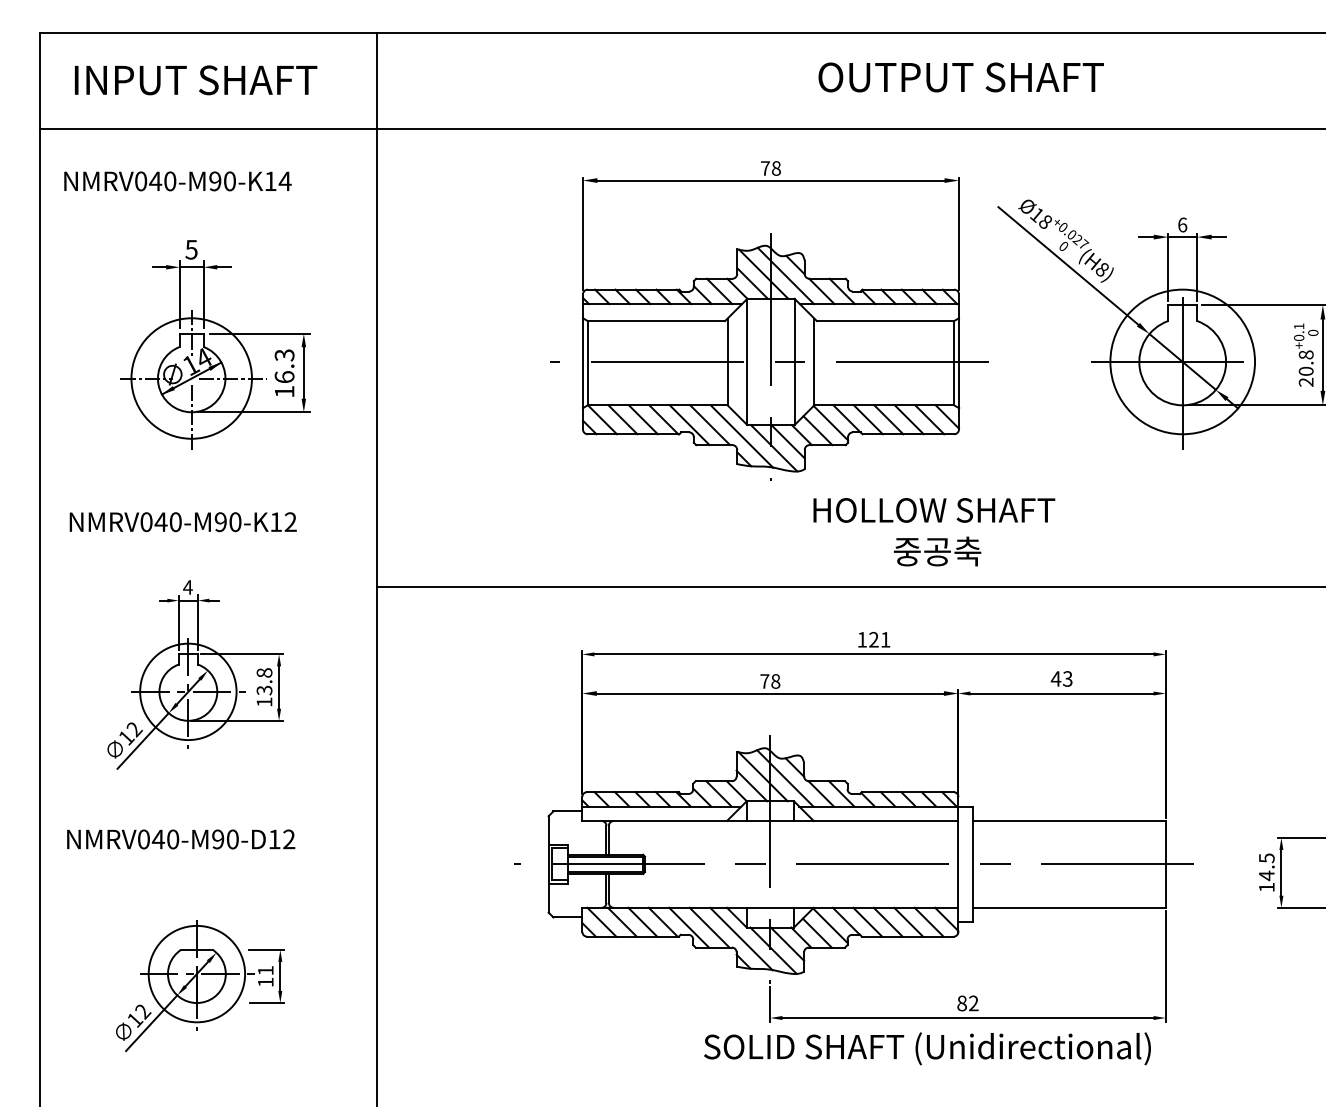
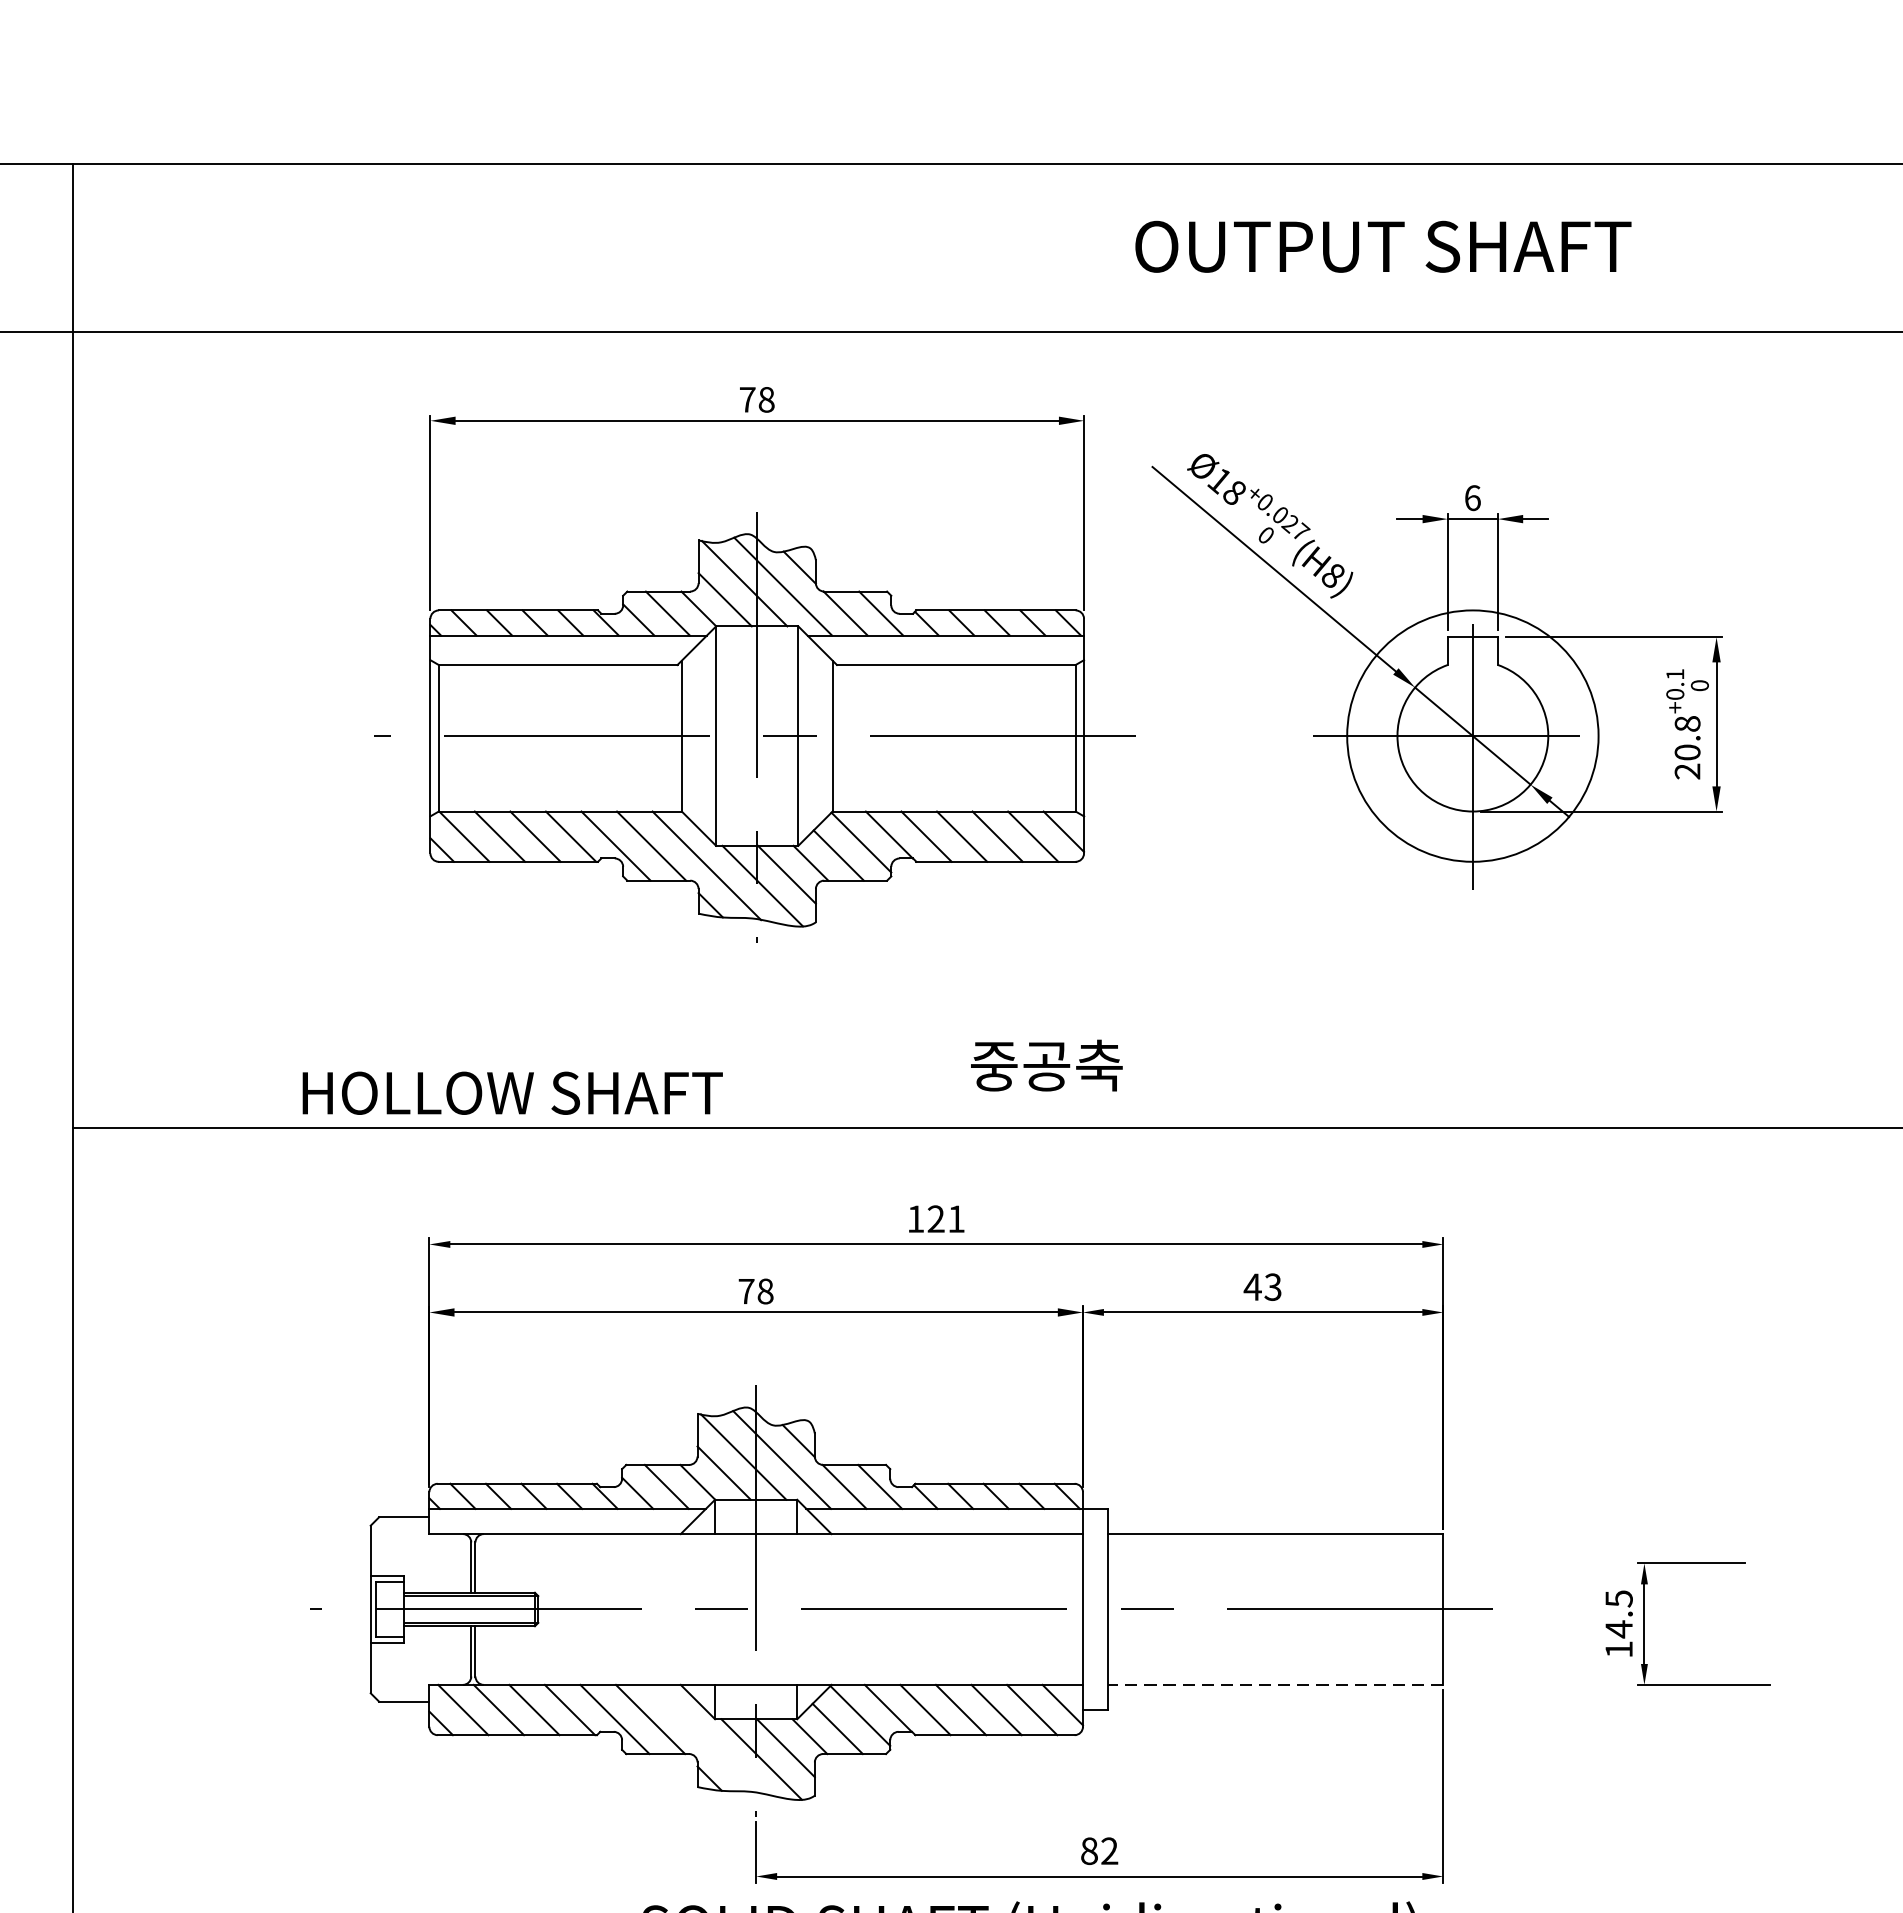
text: (960, 77) -> (1382, 246), moved
text: (934, 510) -> (513, 1093), moved
line: (1068, 907) -> (1274, 1684), solid -> dashed
line: (741, 938) -> (705, 1738), removed

